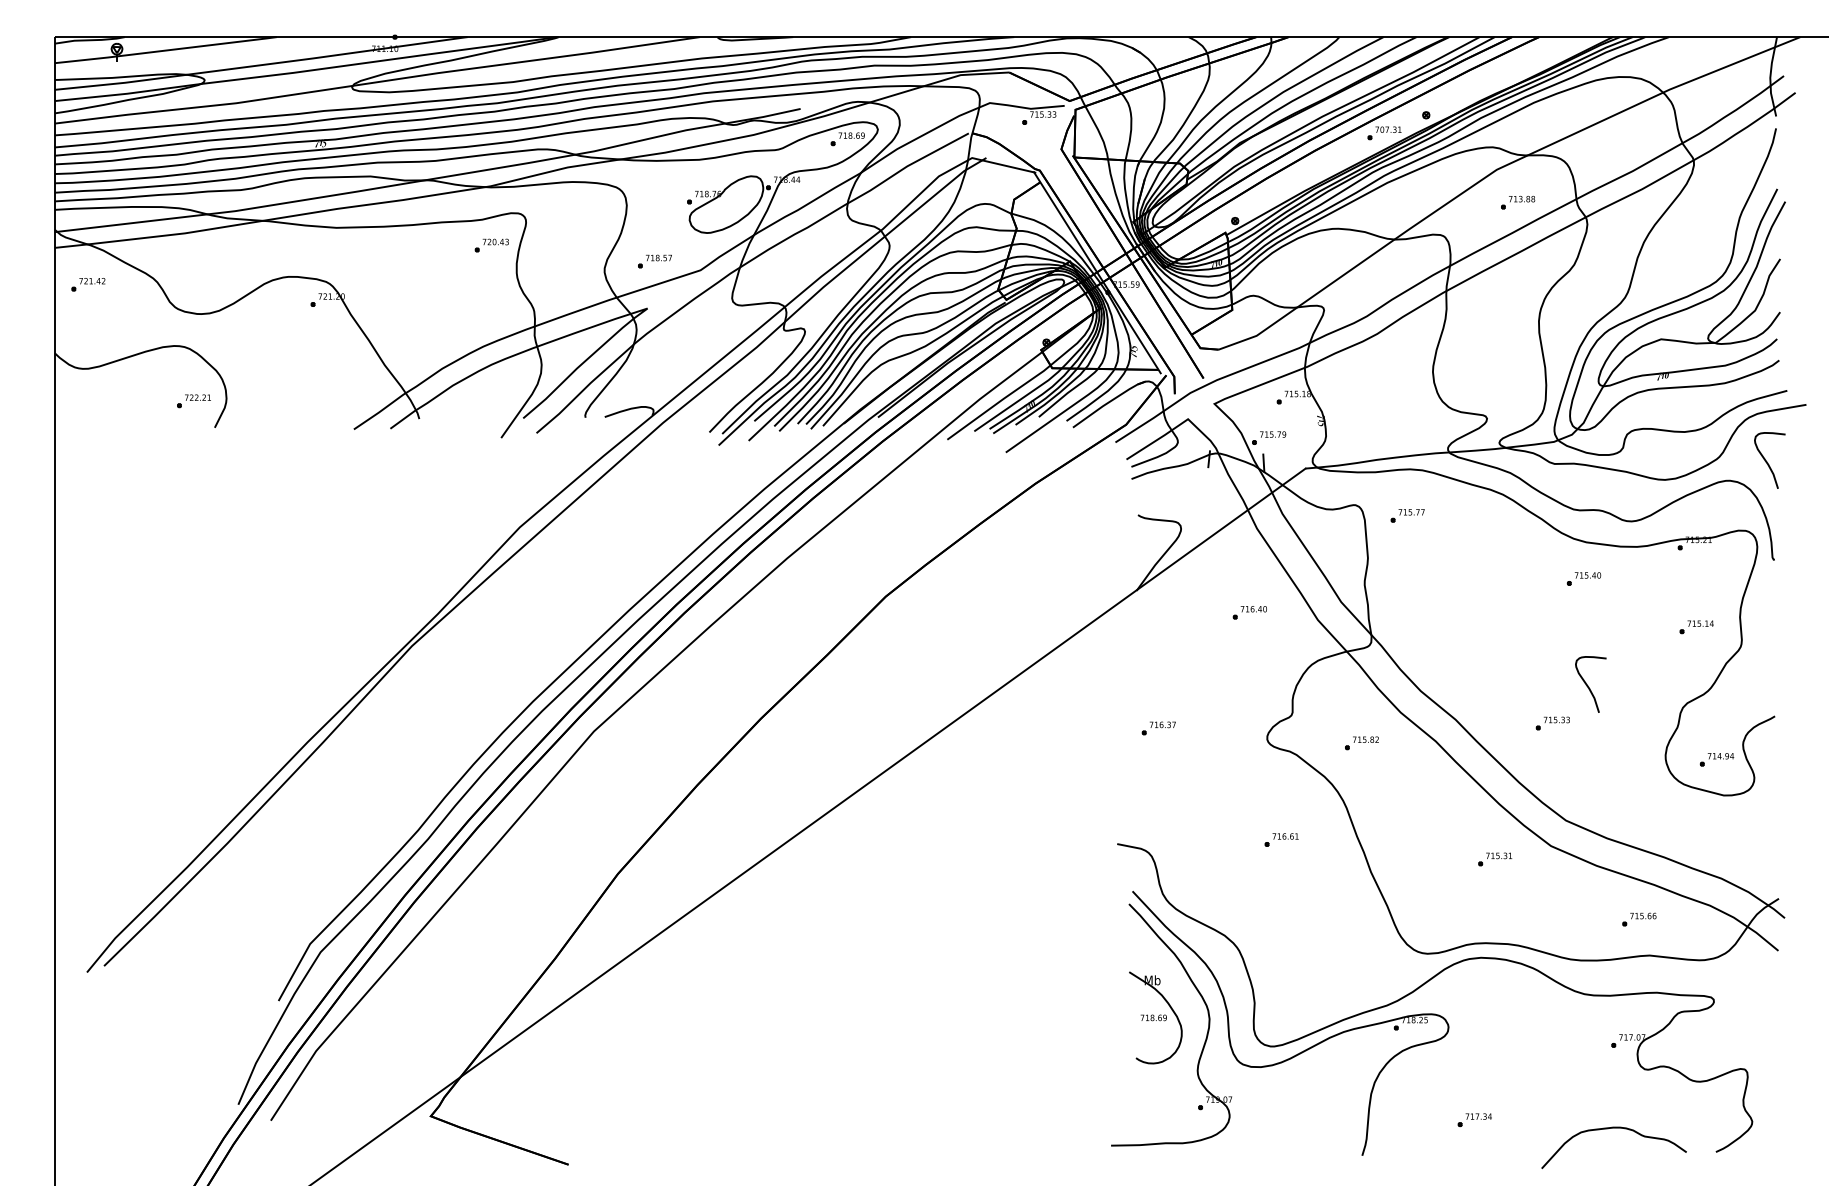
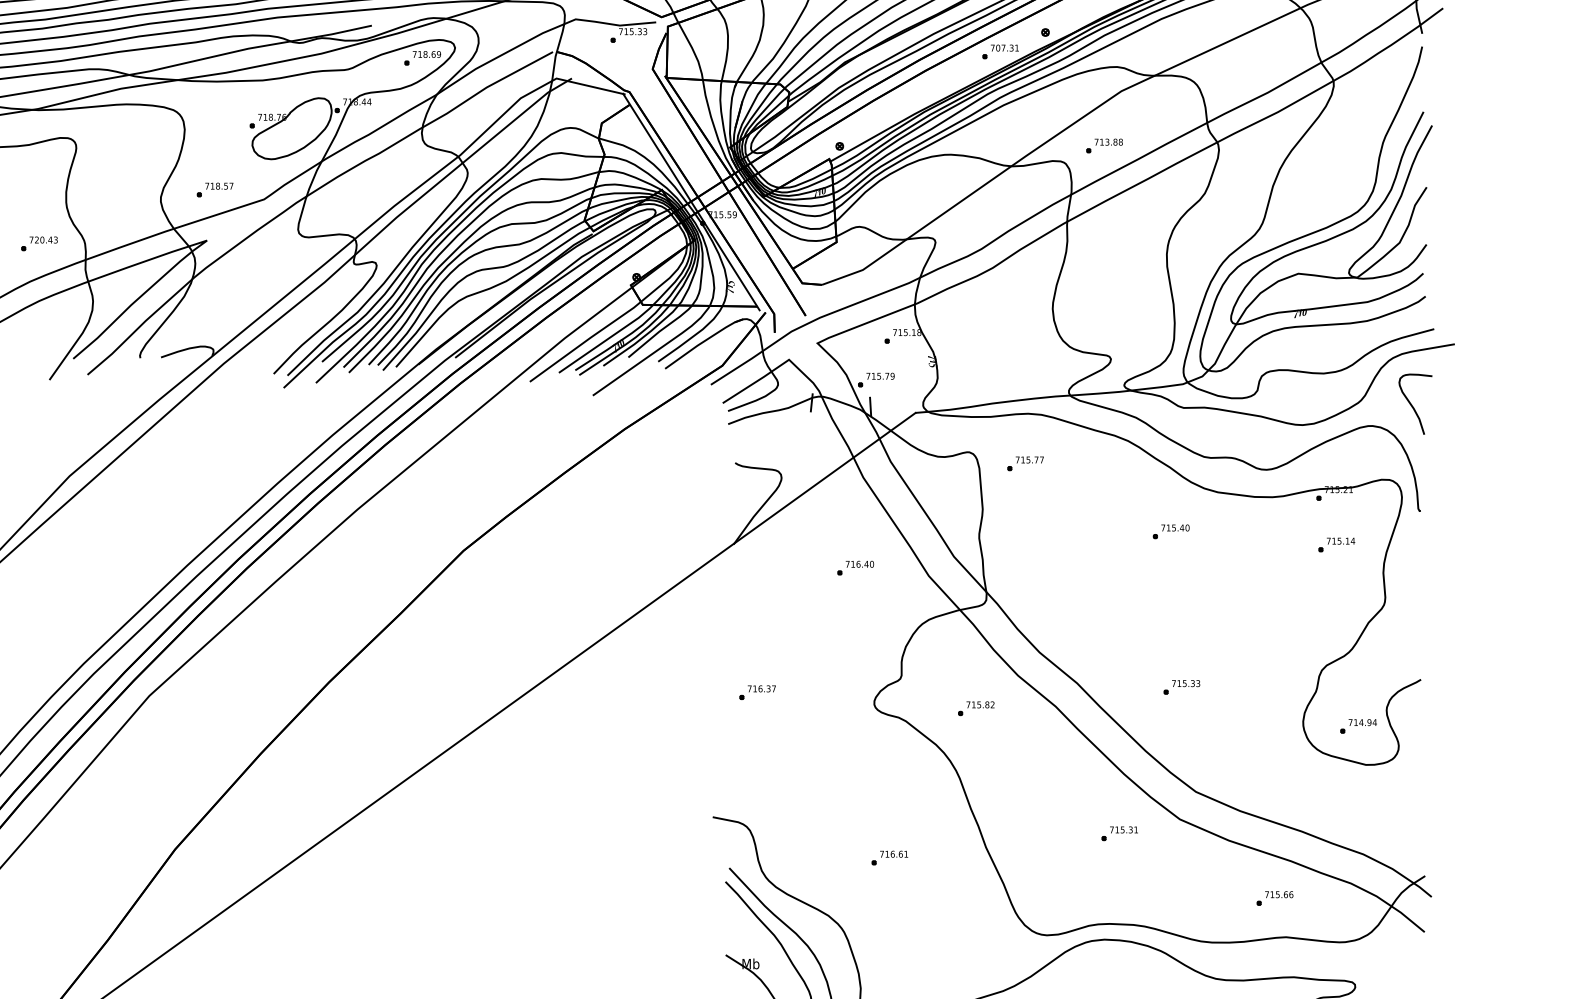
part: (1518, 202) -> (1104, 145), moved
part: (491, 245) -> (39, 243), moved
part: (1583, 578) -> (1170, 531), moved
part: (1696, 627) -> (1336, 545), moved
curve: (1588, 685) -> (1220, 646), removed
part: (1281, 839) -> (889, 857), moved

